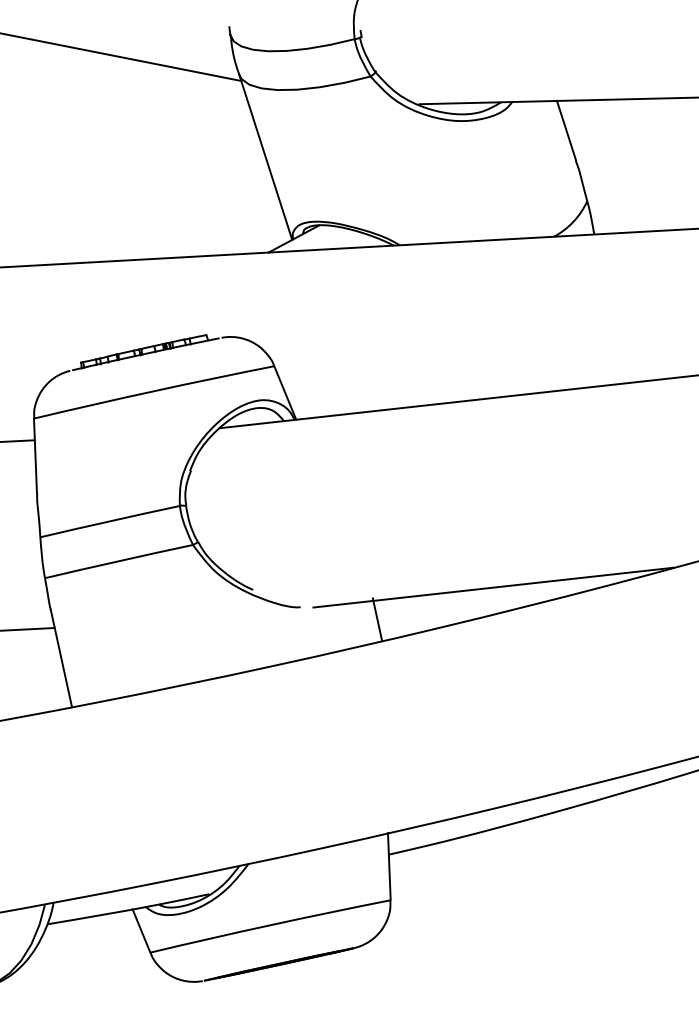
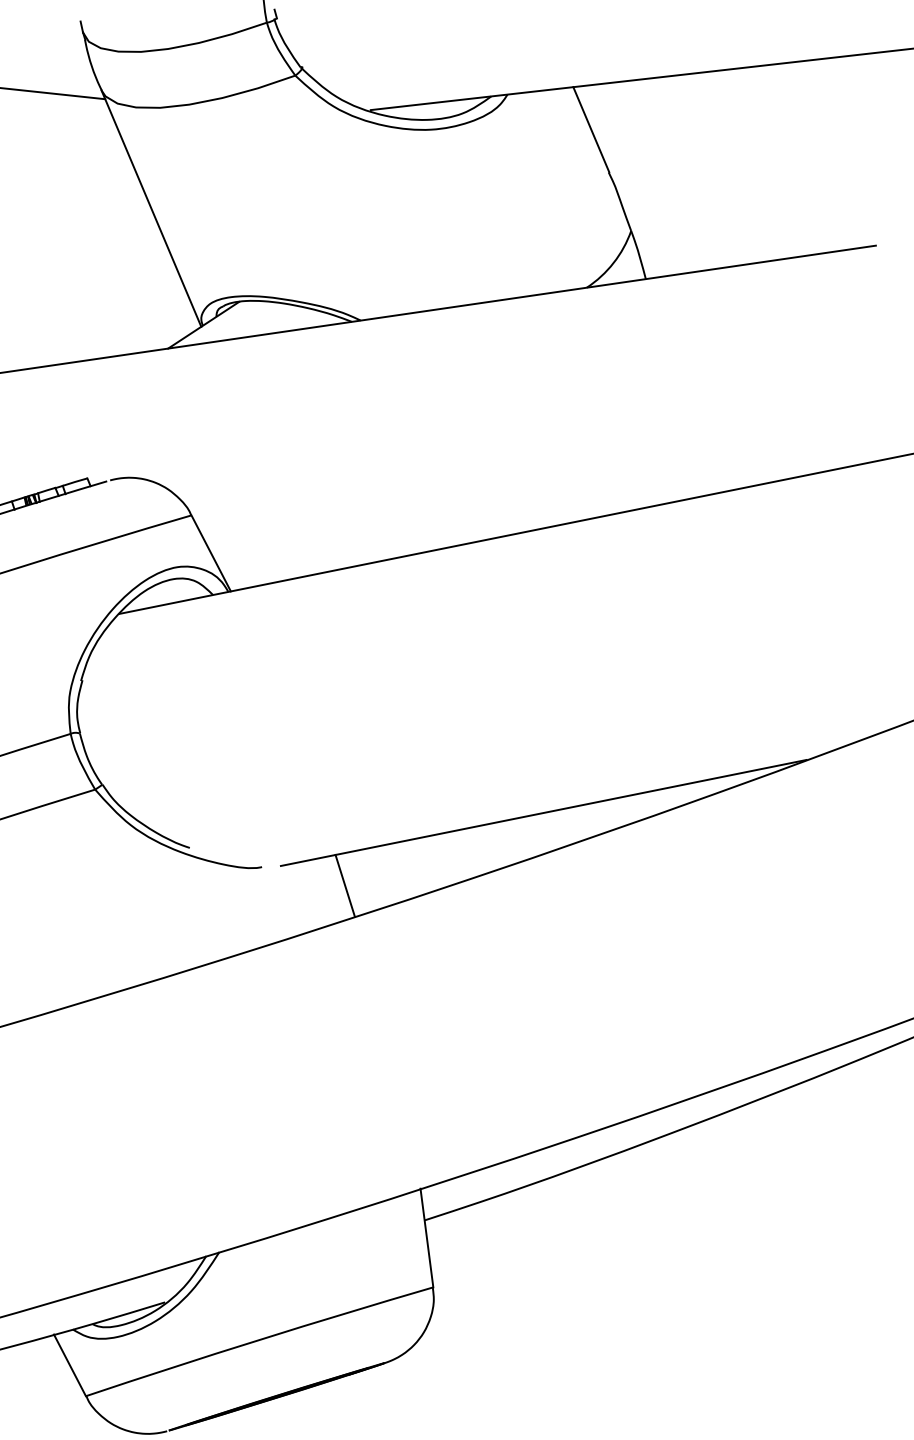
line: (377, 619) -> (345, 885), moved

